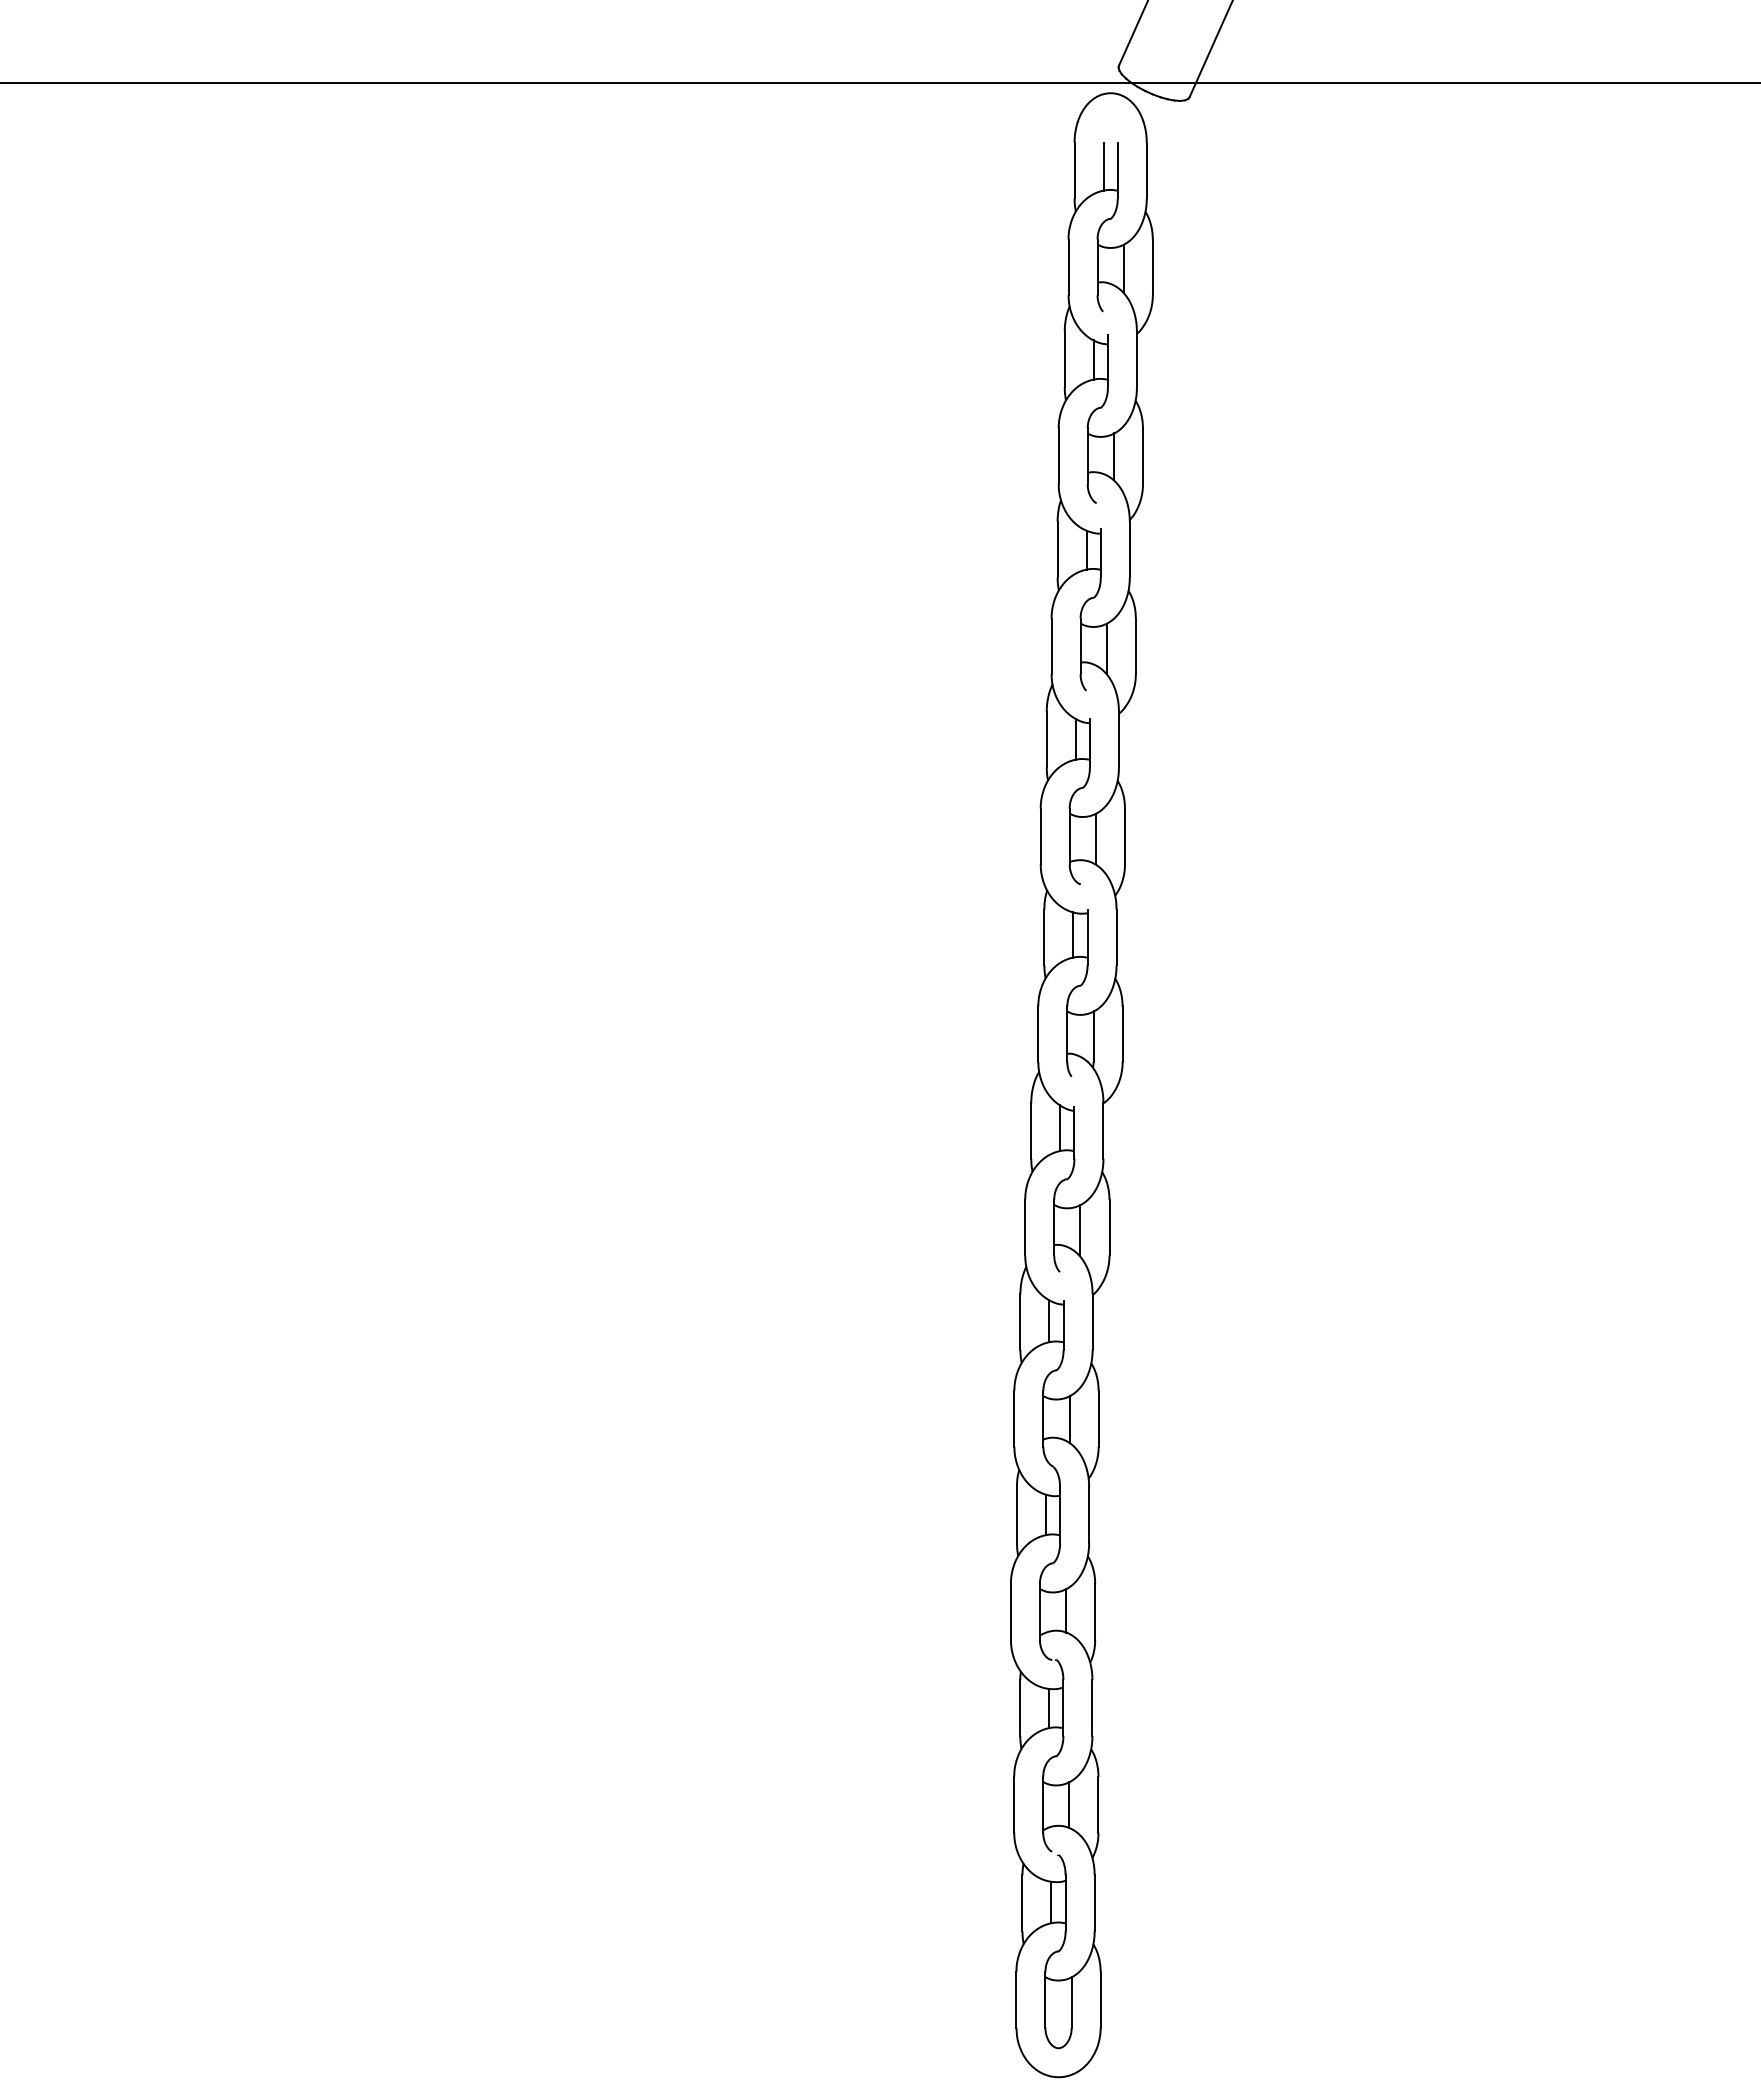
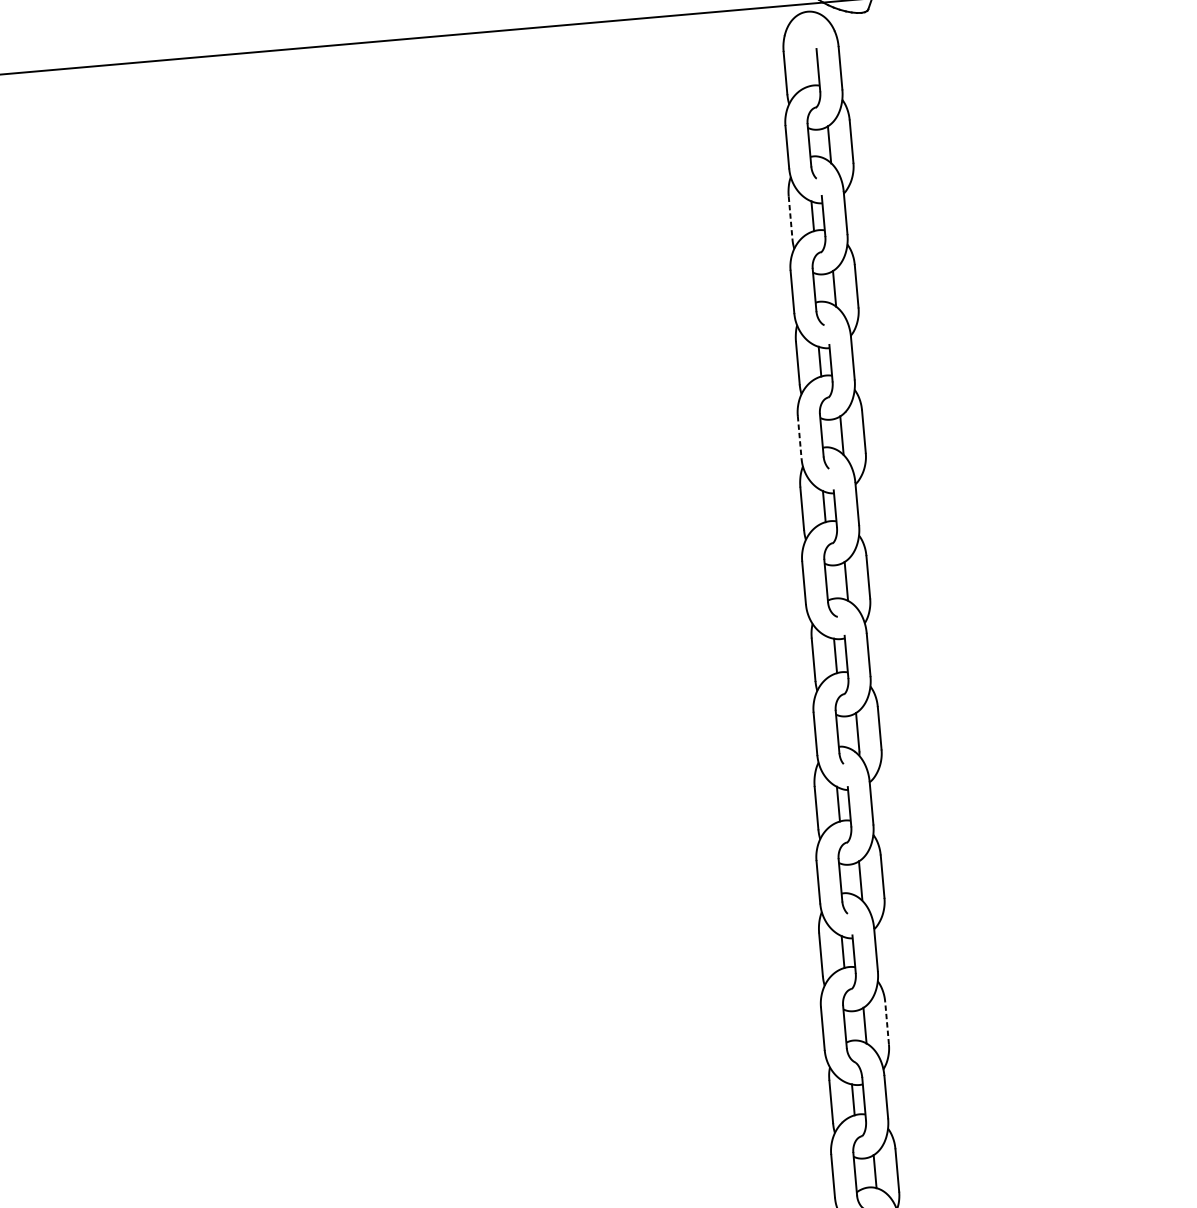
line: (1103, 166) -> (807, 68), removed
line: (1064, 359) -> (790, 217), solid -> dashed
line: (1051, 646) -> (799, 437), solid -> dashed
line: (1098, 1418) -> (886, 1022), solid -> dashed

